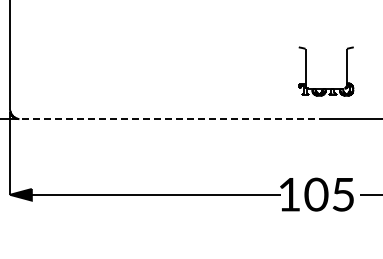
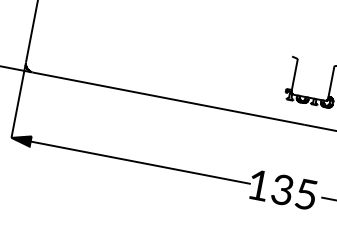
line: (172, 119) -> (168, 98), dashed -> solid
text: (316, 194) -> (282, 189), 105 -> 135

